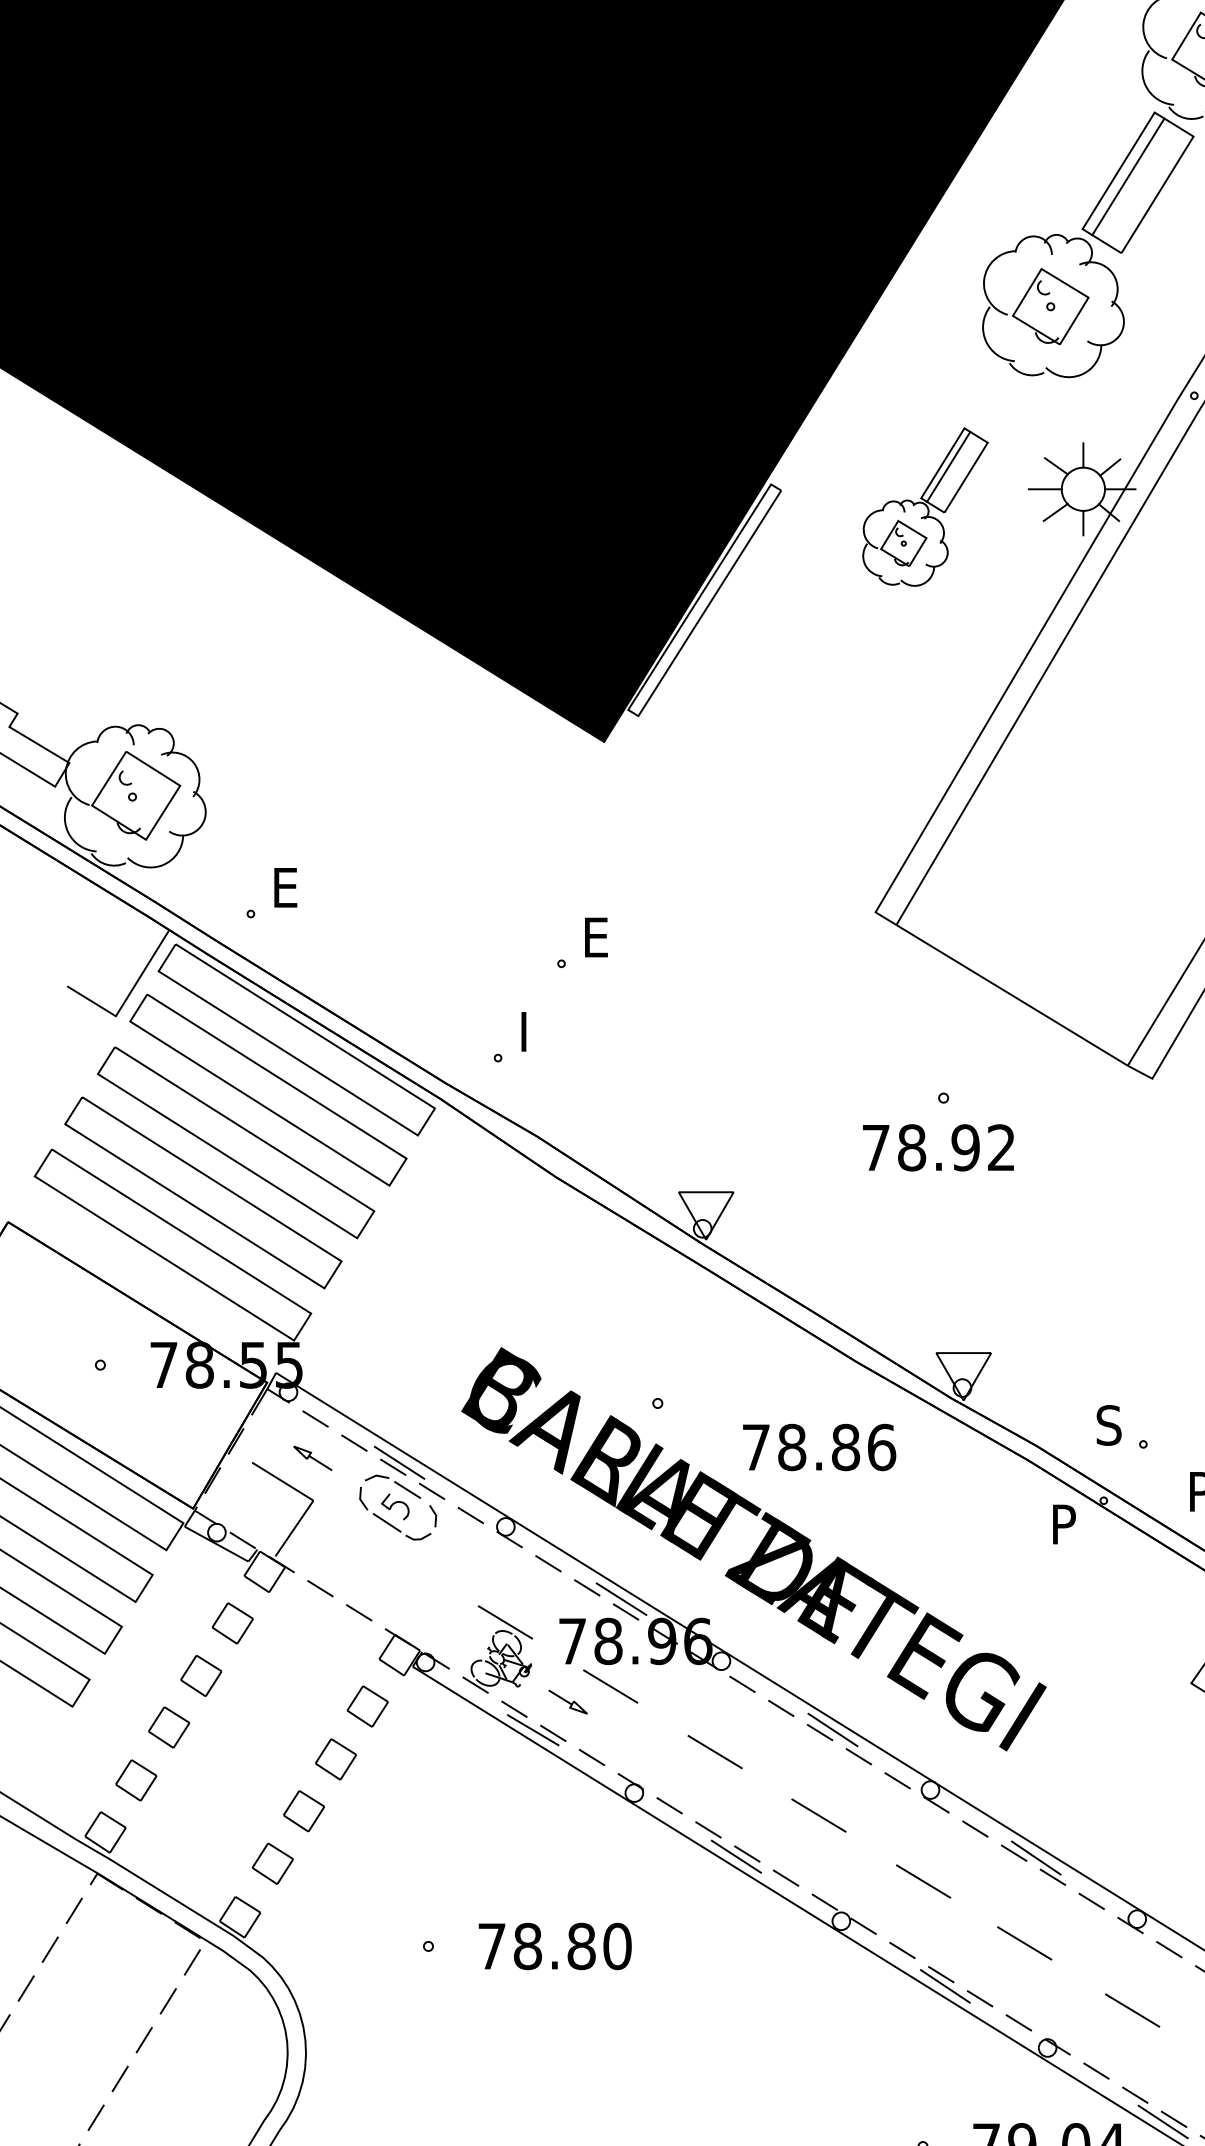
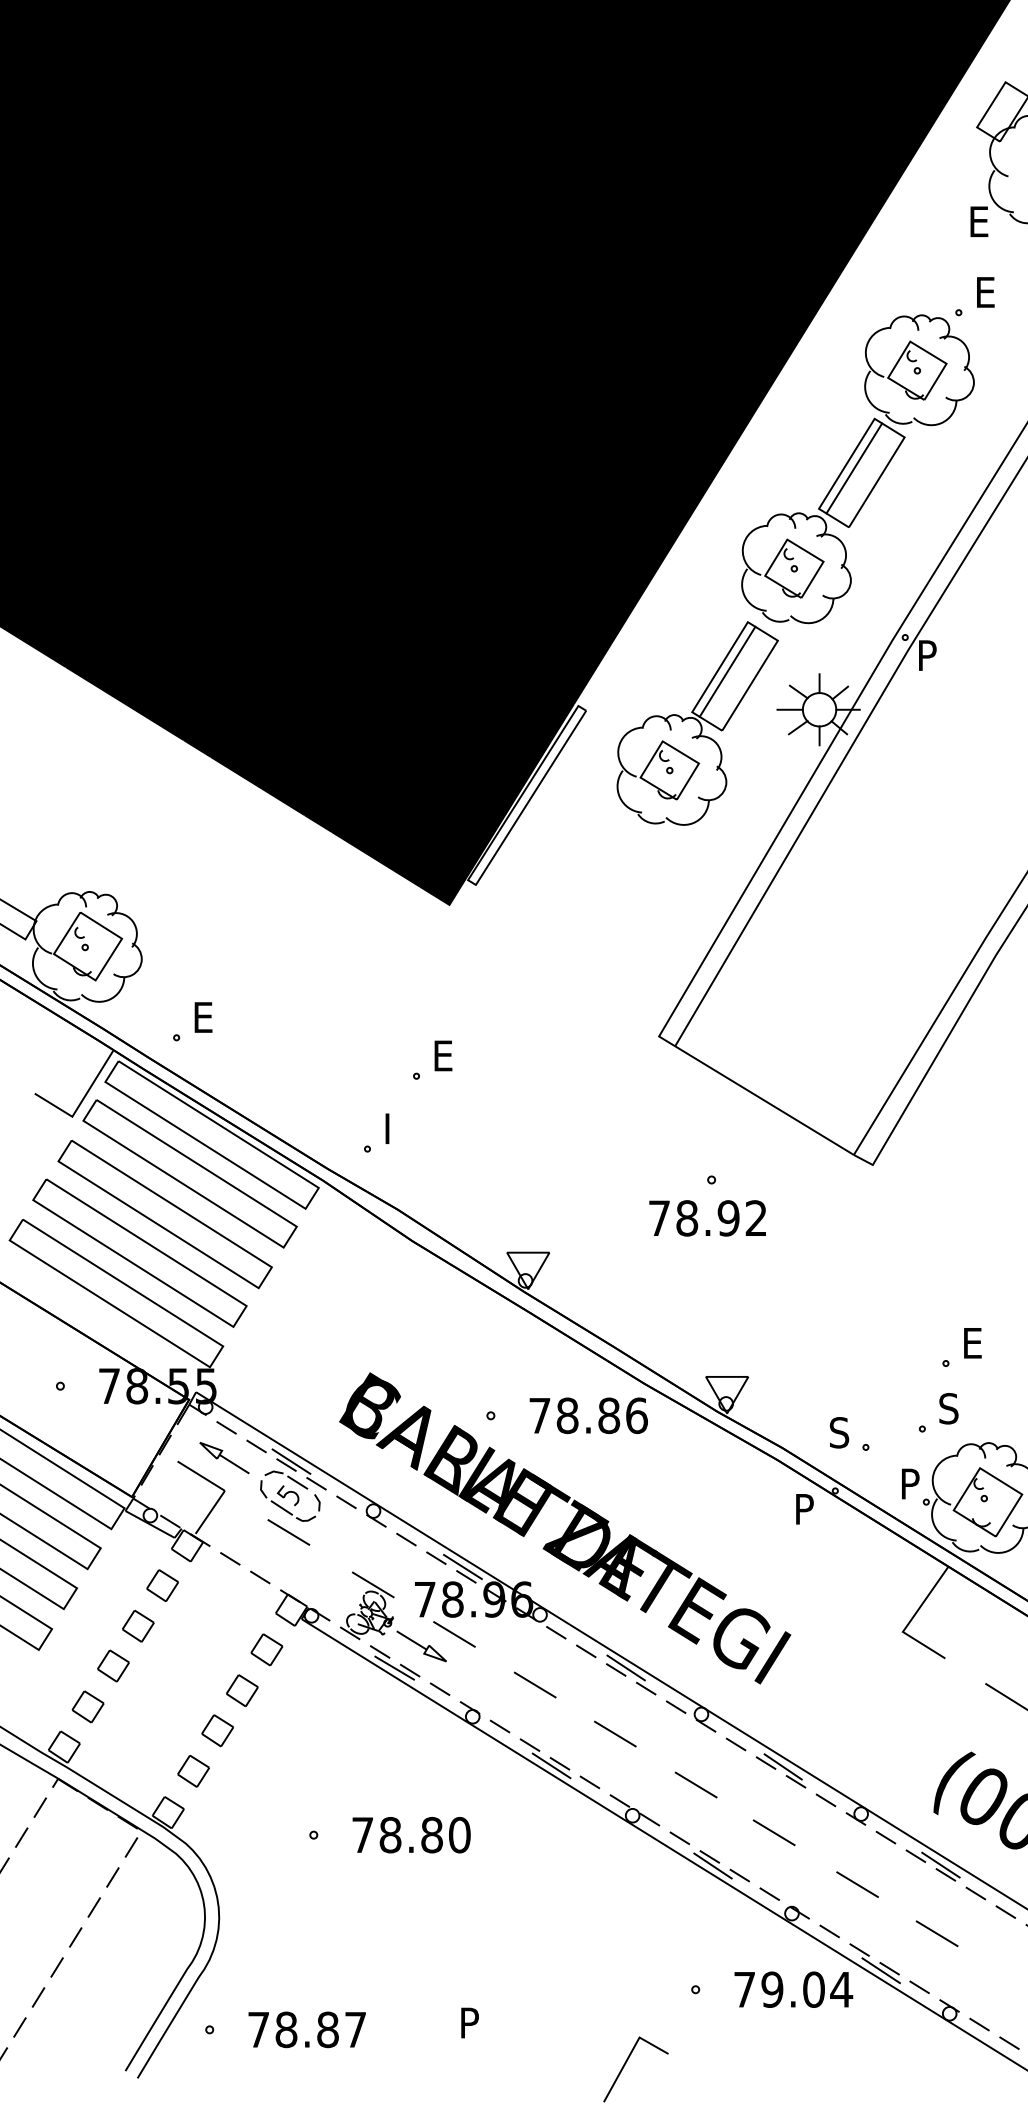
part: (925, 507) -> (697, 723), size x1.67
text: (819, 1447) -> (588, 1415), moved
part: (312, 1458) -> (224, 1458), size x1.67
line: (395, 1554) -> (288, 1532), added
part: (567, 1702) -> (421, 1646), size x1.67

